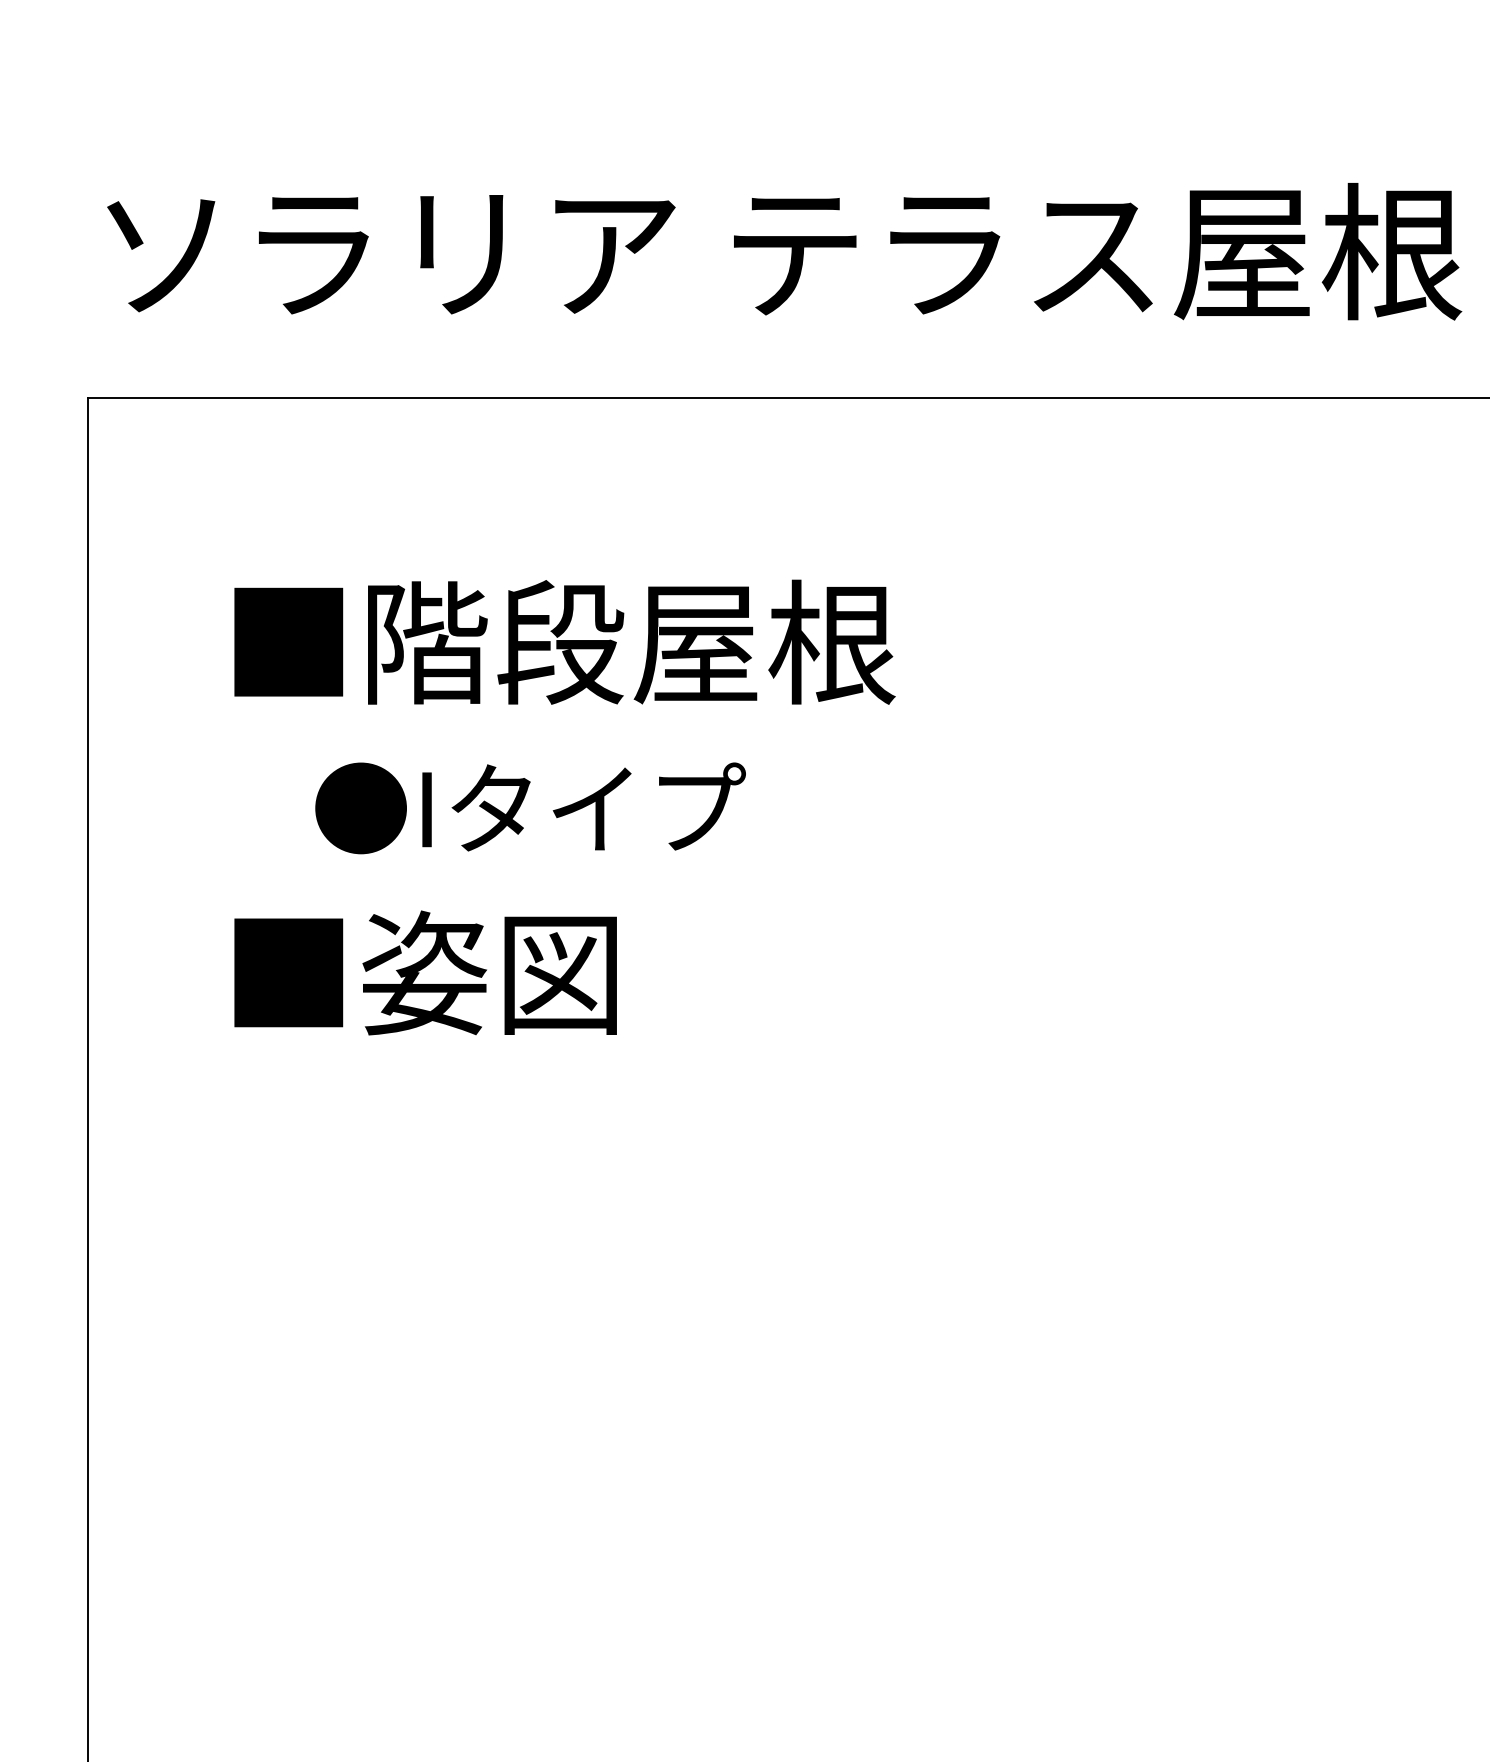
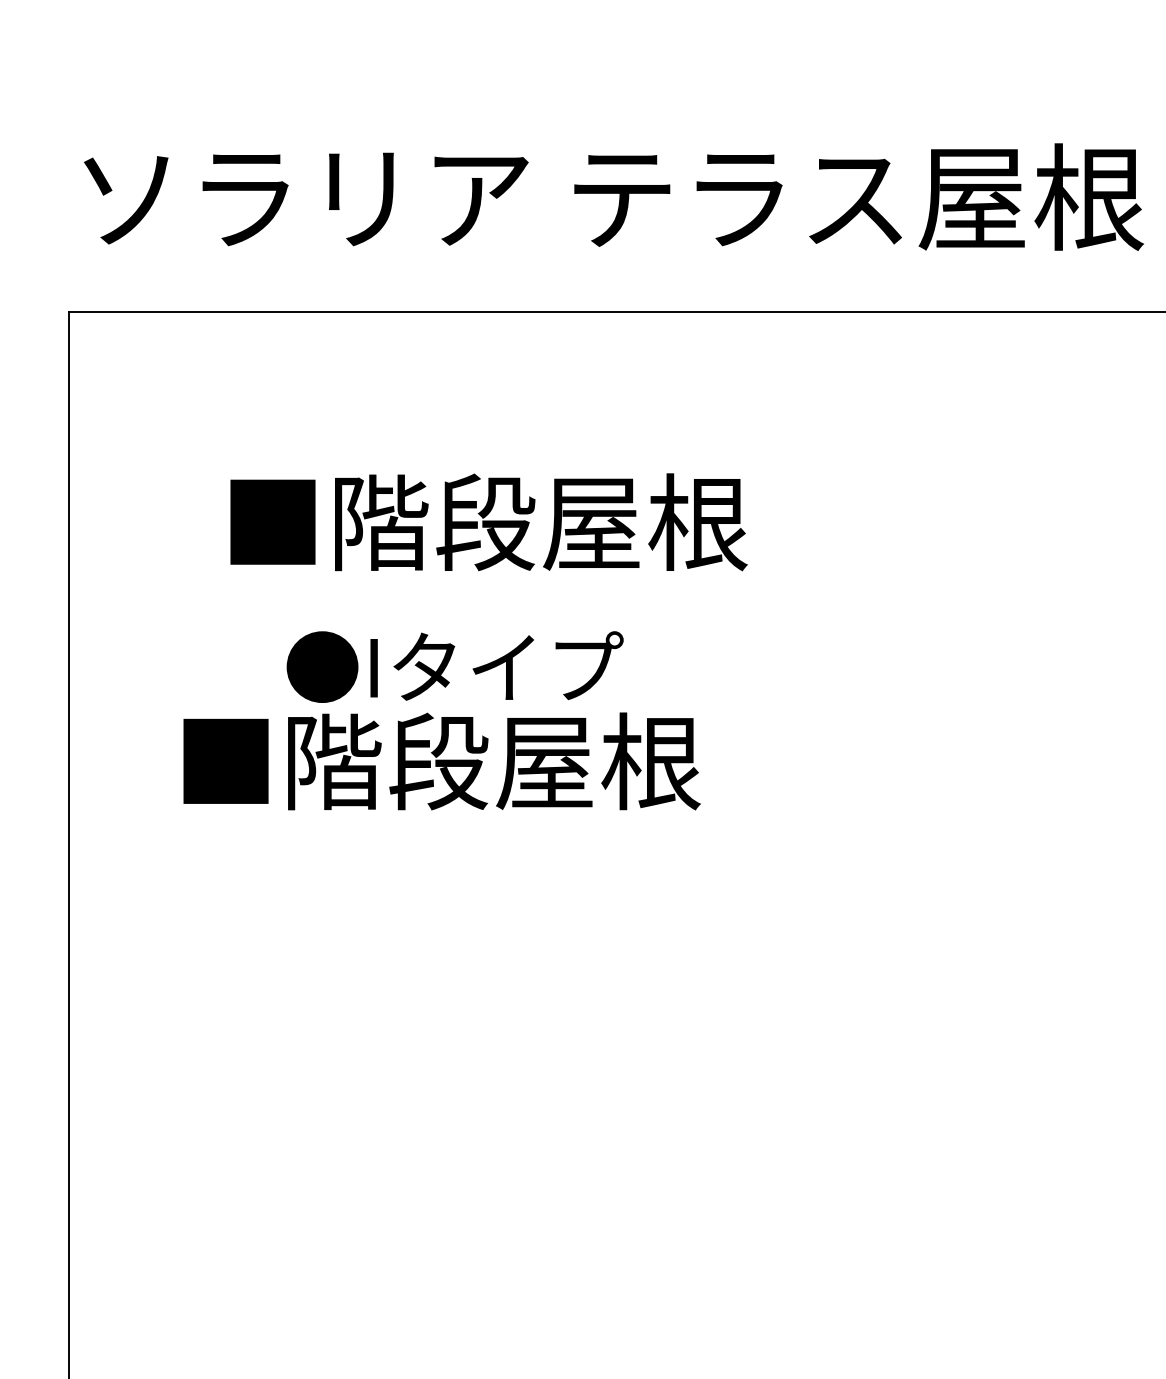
text: (564, 641) -> (488, 521), moved
text: (530, 808) -> (455, 667), moved
text: (628, 972) -> (491, 761), ■姿図 -> ■階段屋根

